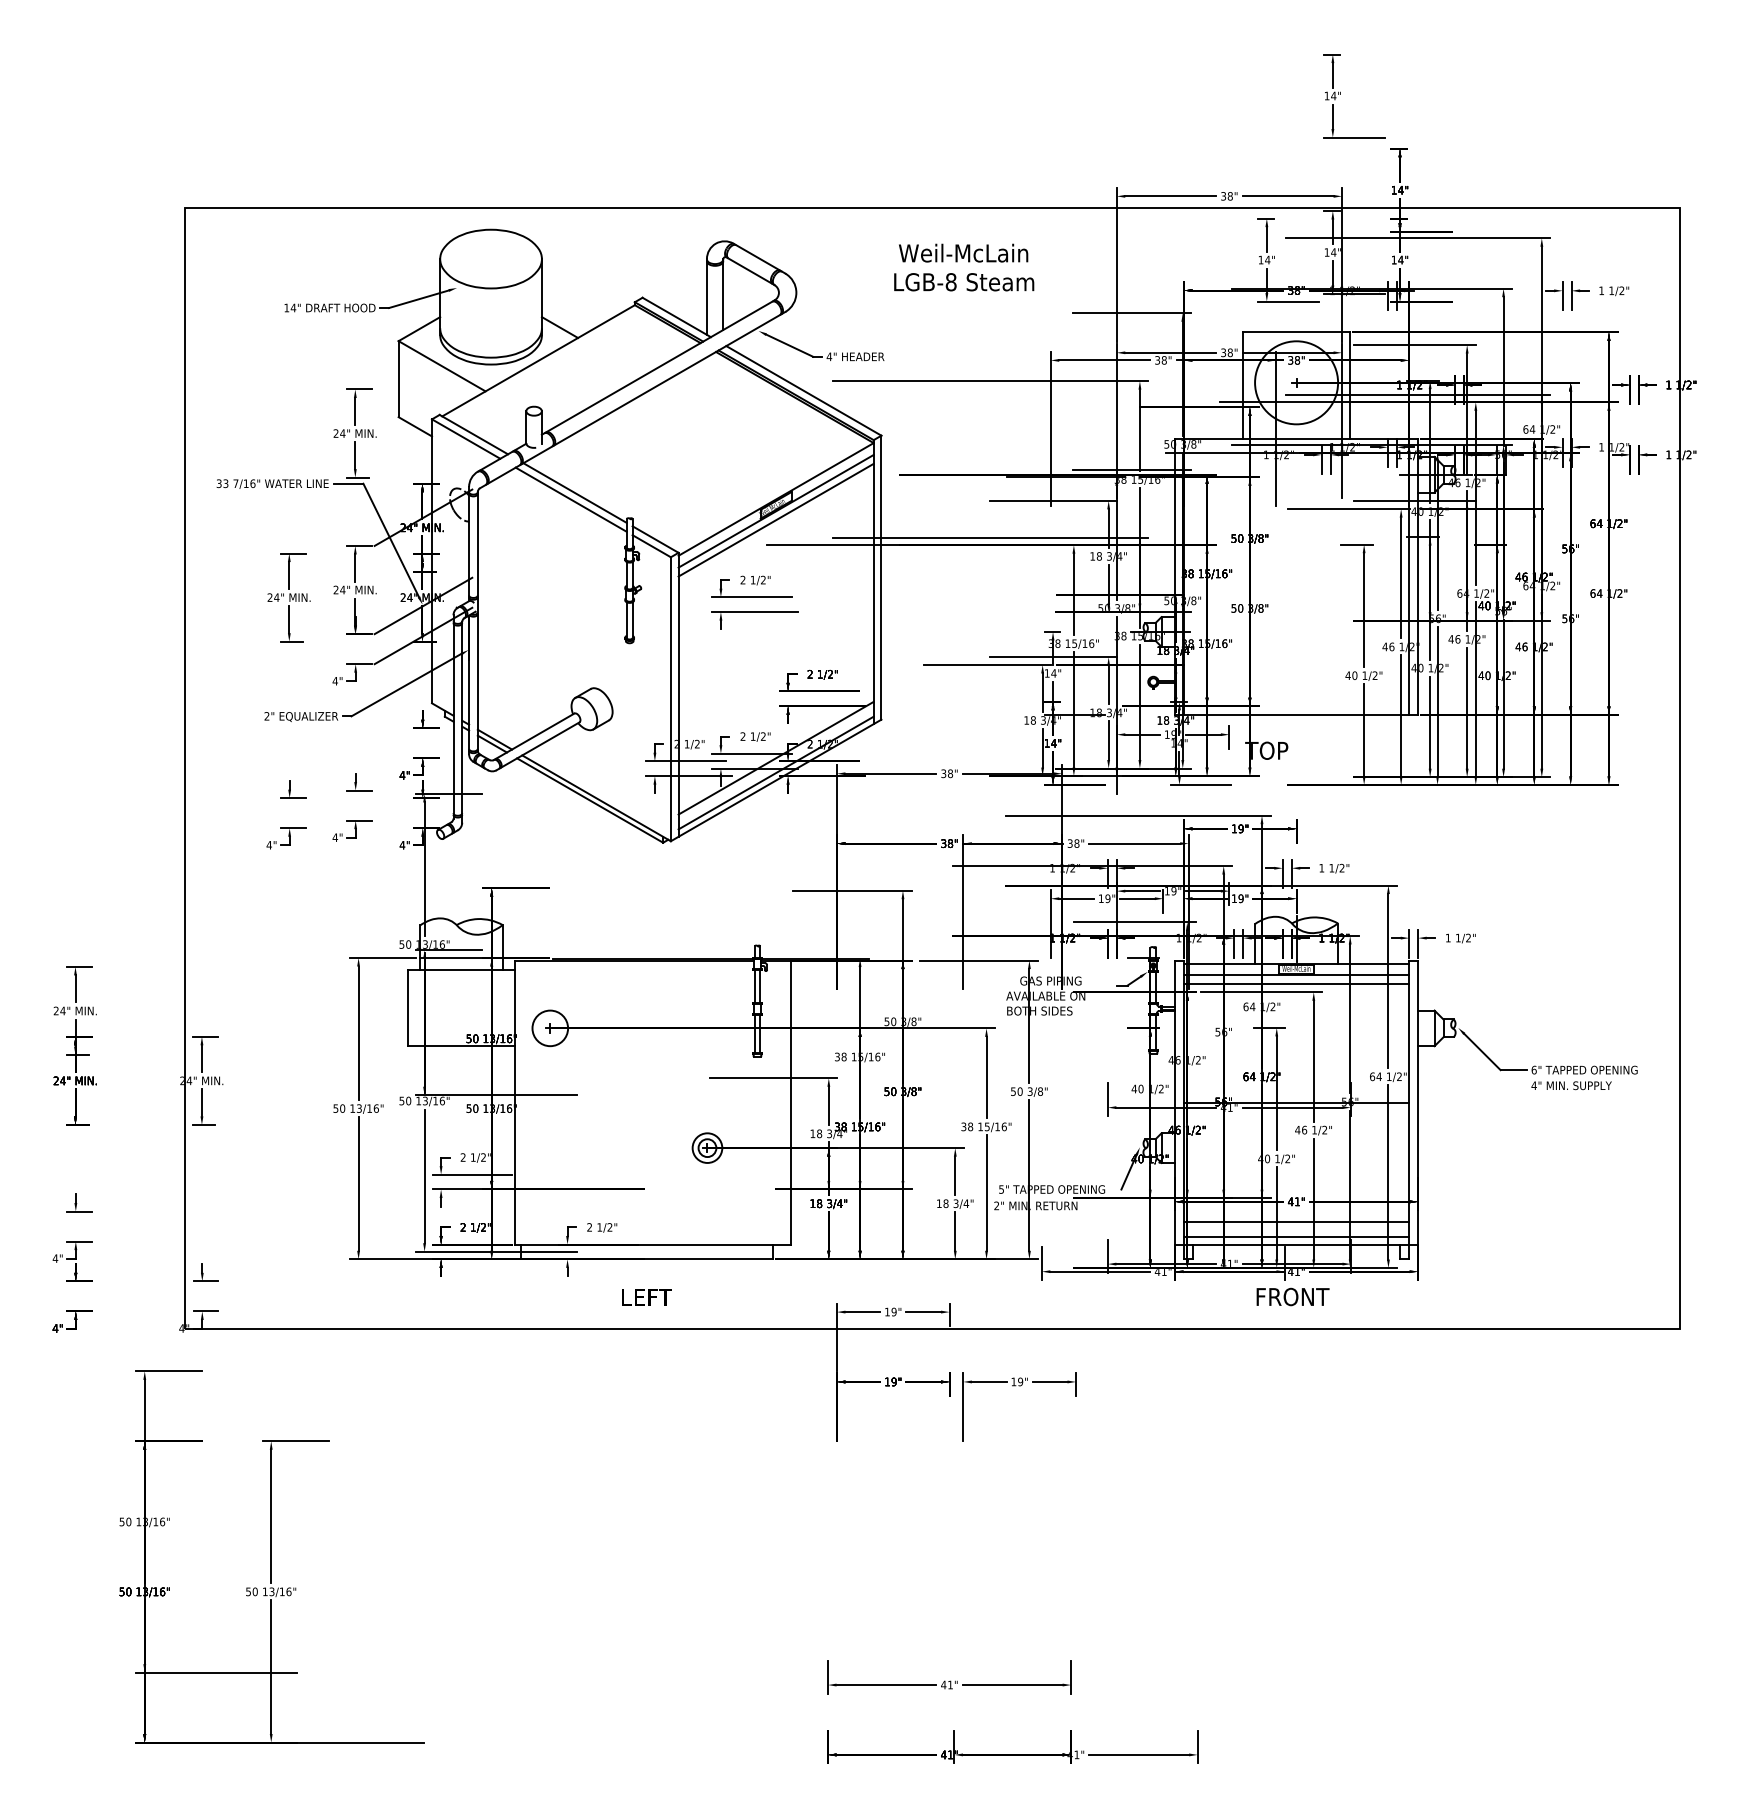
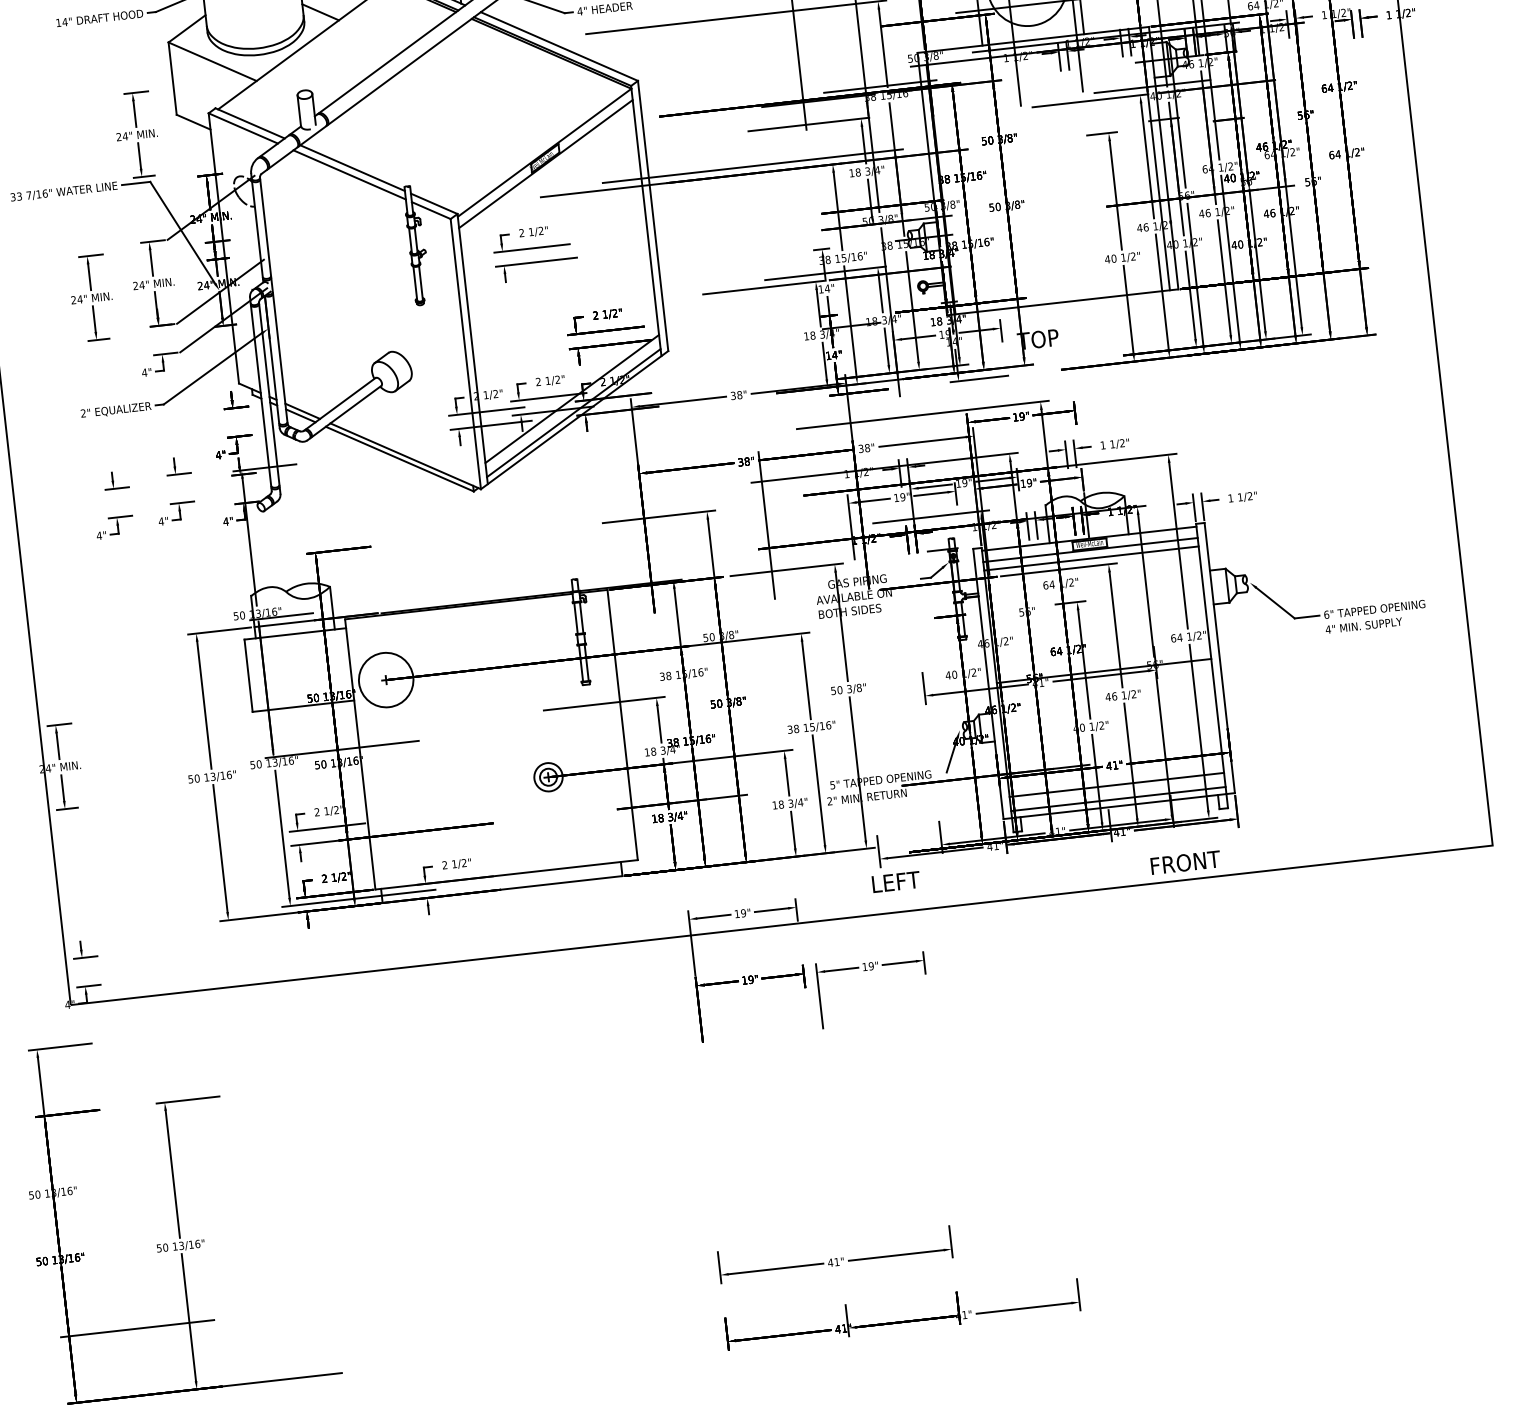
line: (775, 519) -> (546, 171), removed
circle: (550, 1028) -> (386, 680), size x1.6
text: (1292, 1296) -> (1185, 862), moved
text: (646, 1297) -> (895, 882), moved

